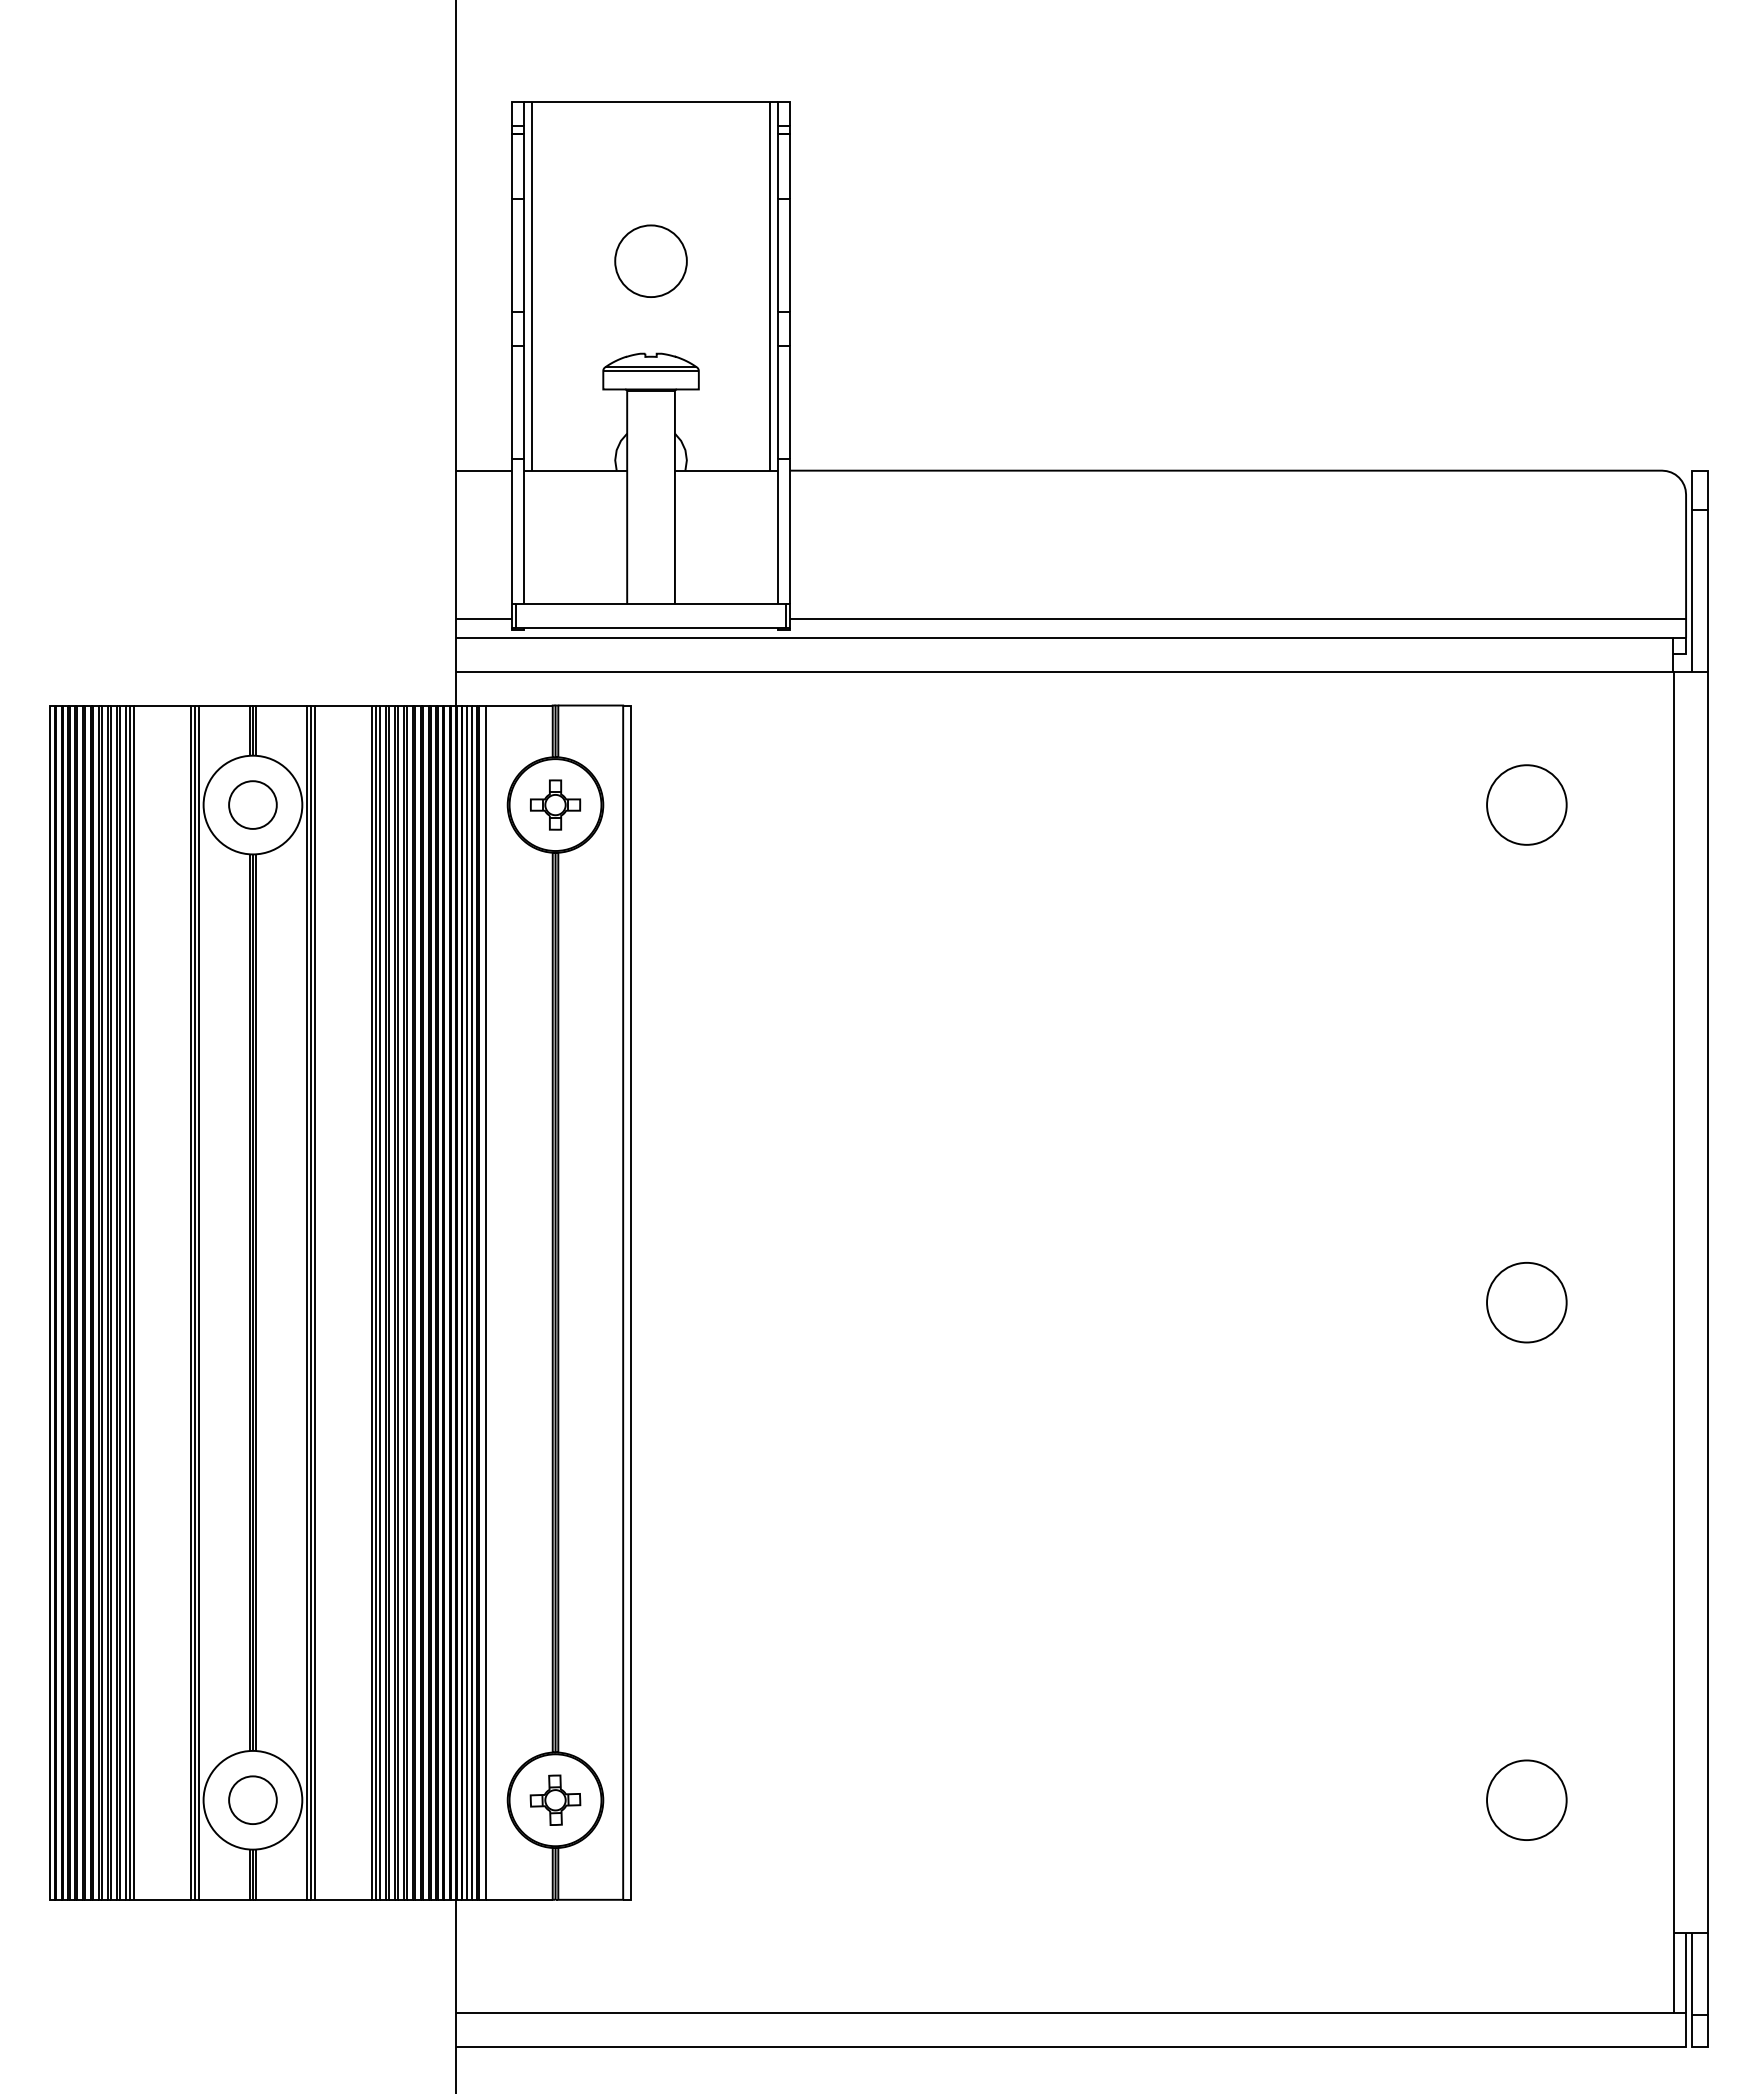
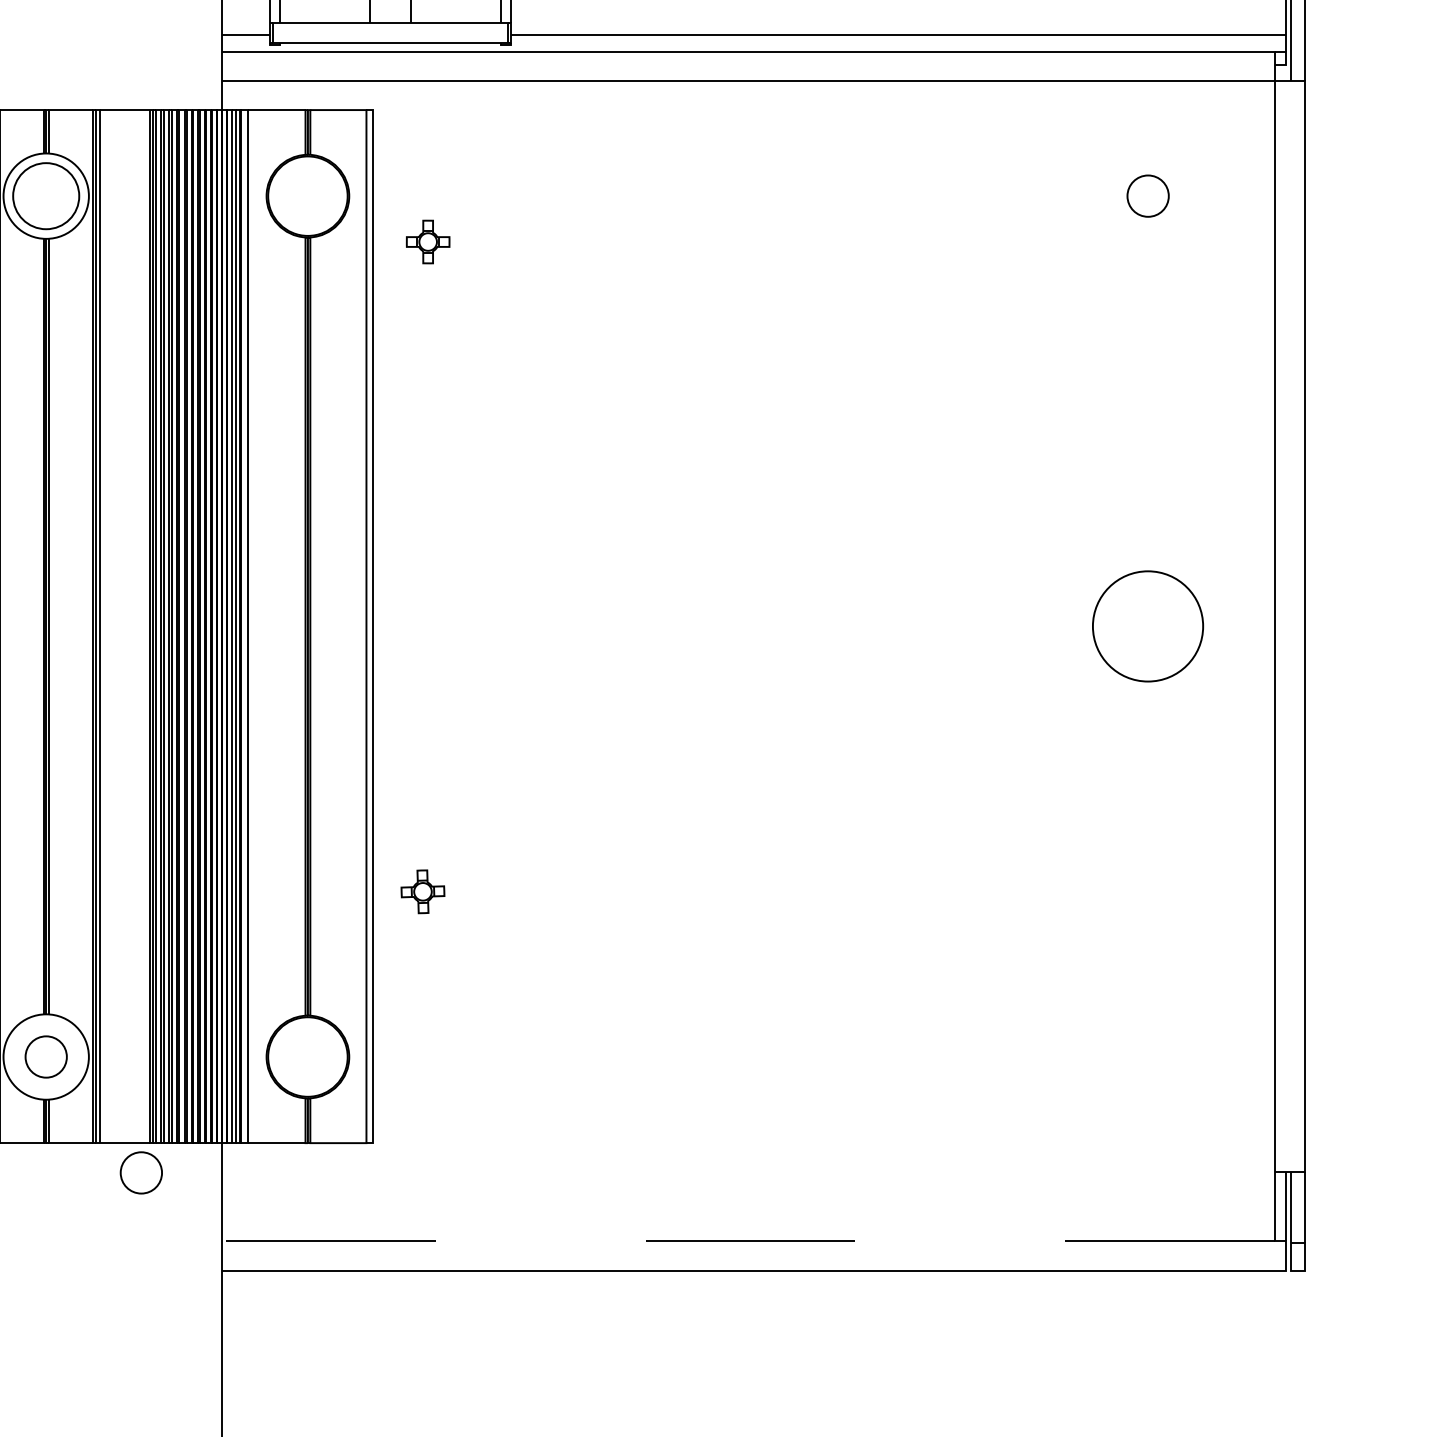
circle: (252, 804) -> (45, 195), size x1.6
part: (555, 804) -> (428, 241), moved
circle: (1526, 804) -> (1147, 195), size x0.6
circle: (1526, 1302) -> (1147, 626), size x1.6
part: (555, 1799) -> (422, 891), moved
circle: (1526, 1799) -> (1147, 1056), removed
circle: (362, 1933) -> (140, 1172), added
line: (1064, 2012) -> (748, 1240), solid -> dashed

